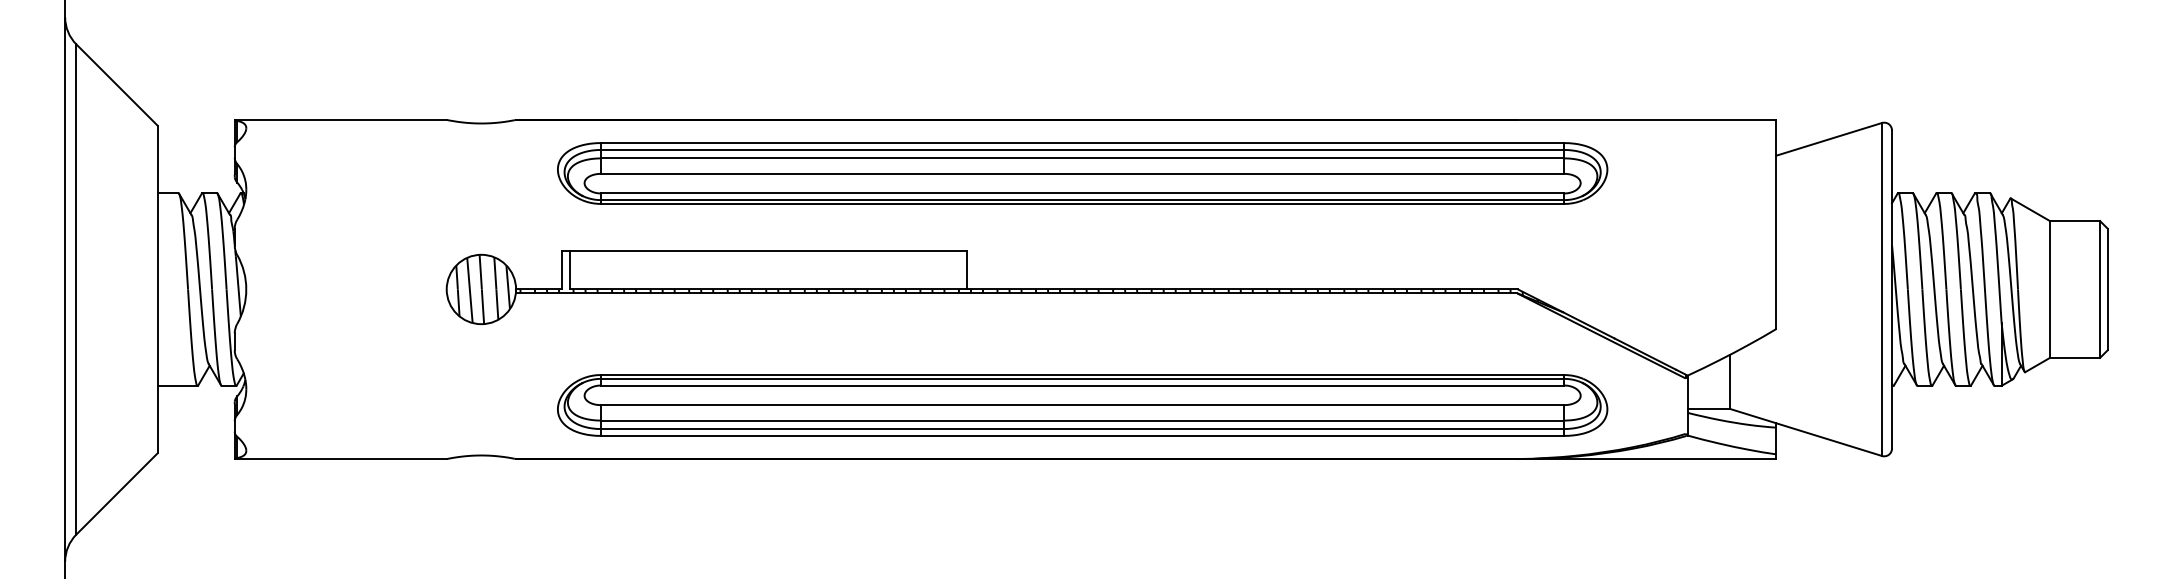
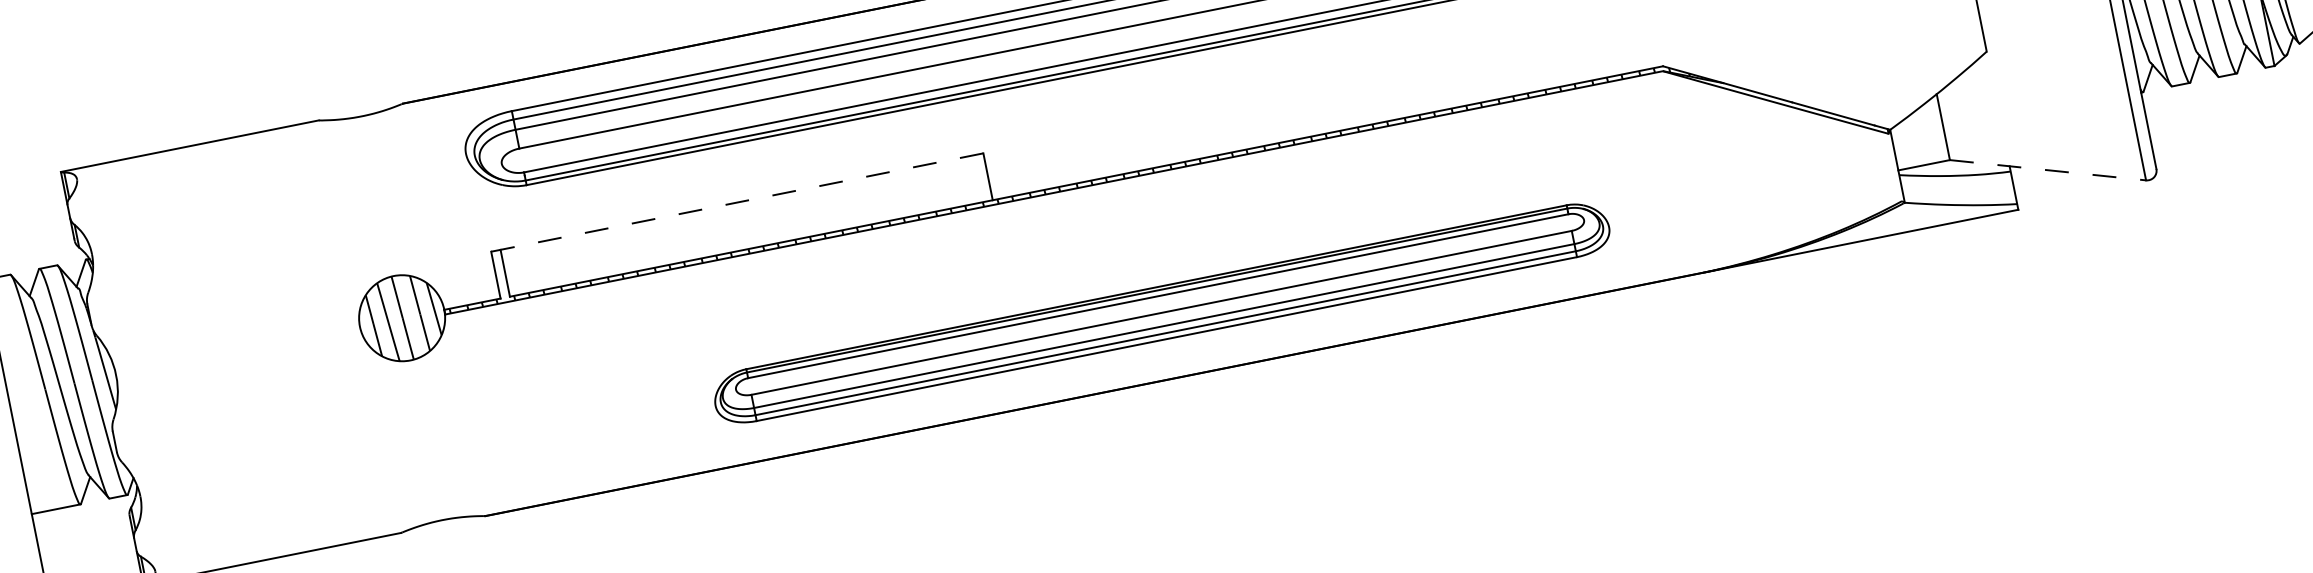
line: (765, 250) -> (738, 201), solid -> dashed
part: (1082, 405) -> (1161, 313), size x0.7
line: (1806, 432) -> (2048, 170), solid -> dashed

